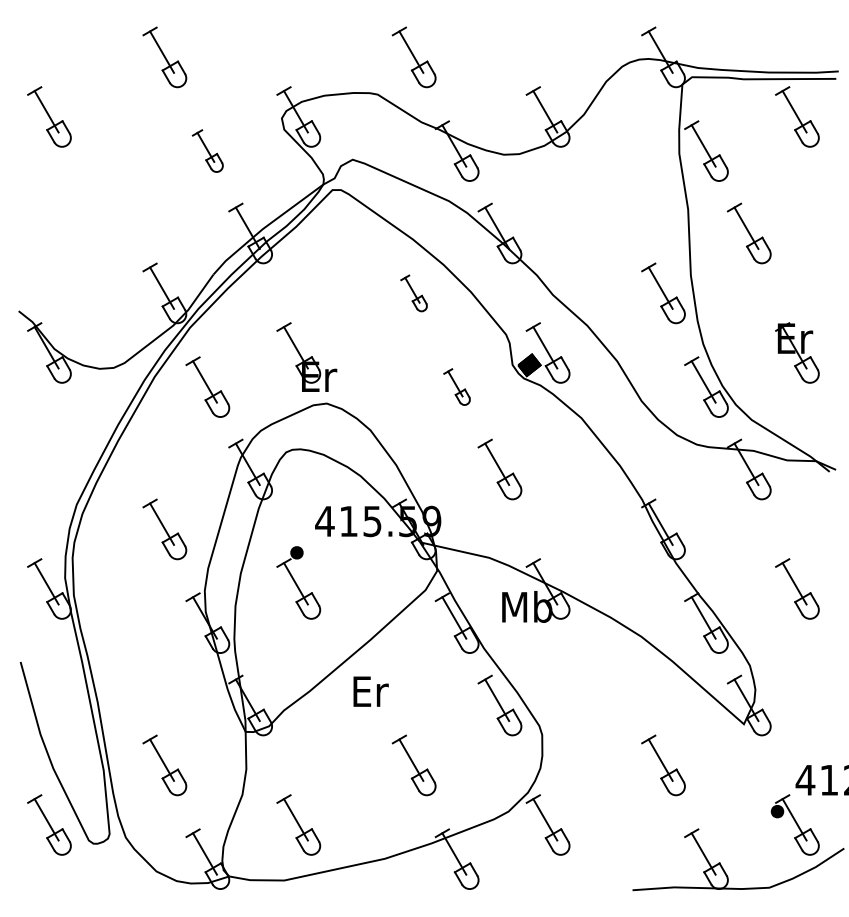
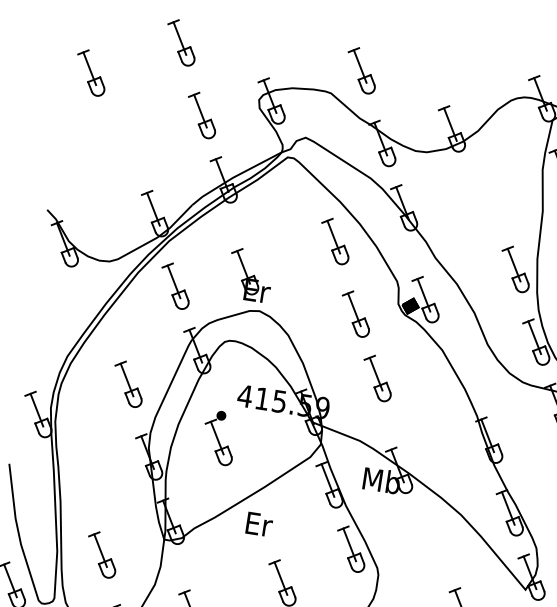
part: (207, 150) -> (201, 114), size x1.43
part: (413, 293) -> (334, 241), size x1.67
part: (456, 386) -> (355, 313), size x1.67

